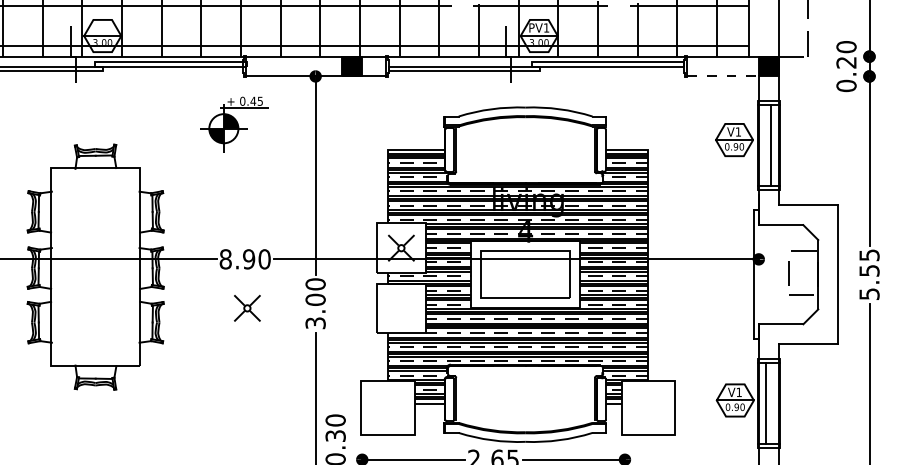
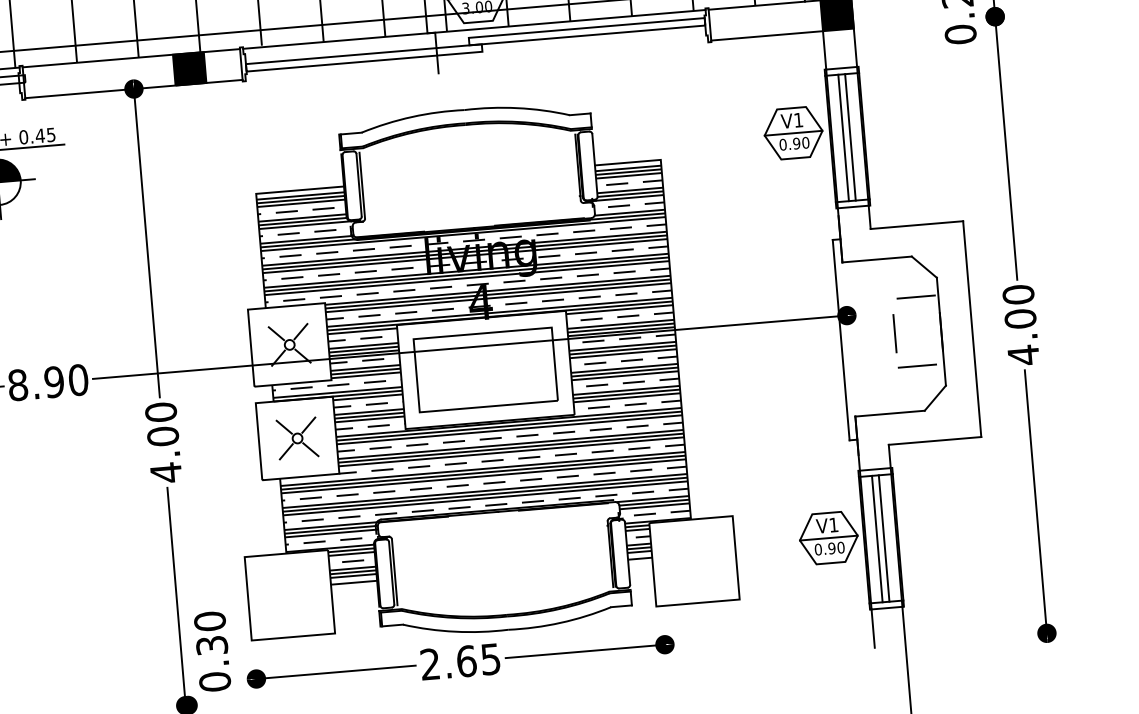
line: (722, 76) -> (766, 35), dashed -> solid
line: (766, 145) -> (844, 137), added
text: (869, 274) -> (1021, 324), 5.55 -> 4.00
part: (247, 307) -> (297, 437), moved
text: (315, 322) -> (165, 471), 3.00 -> 4.00
line: (770, 403) -> (883, 538), added

